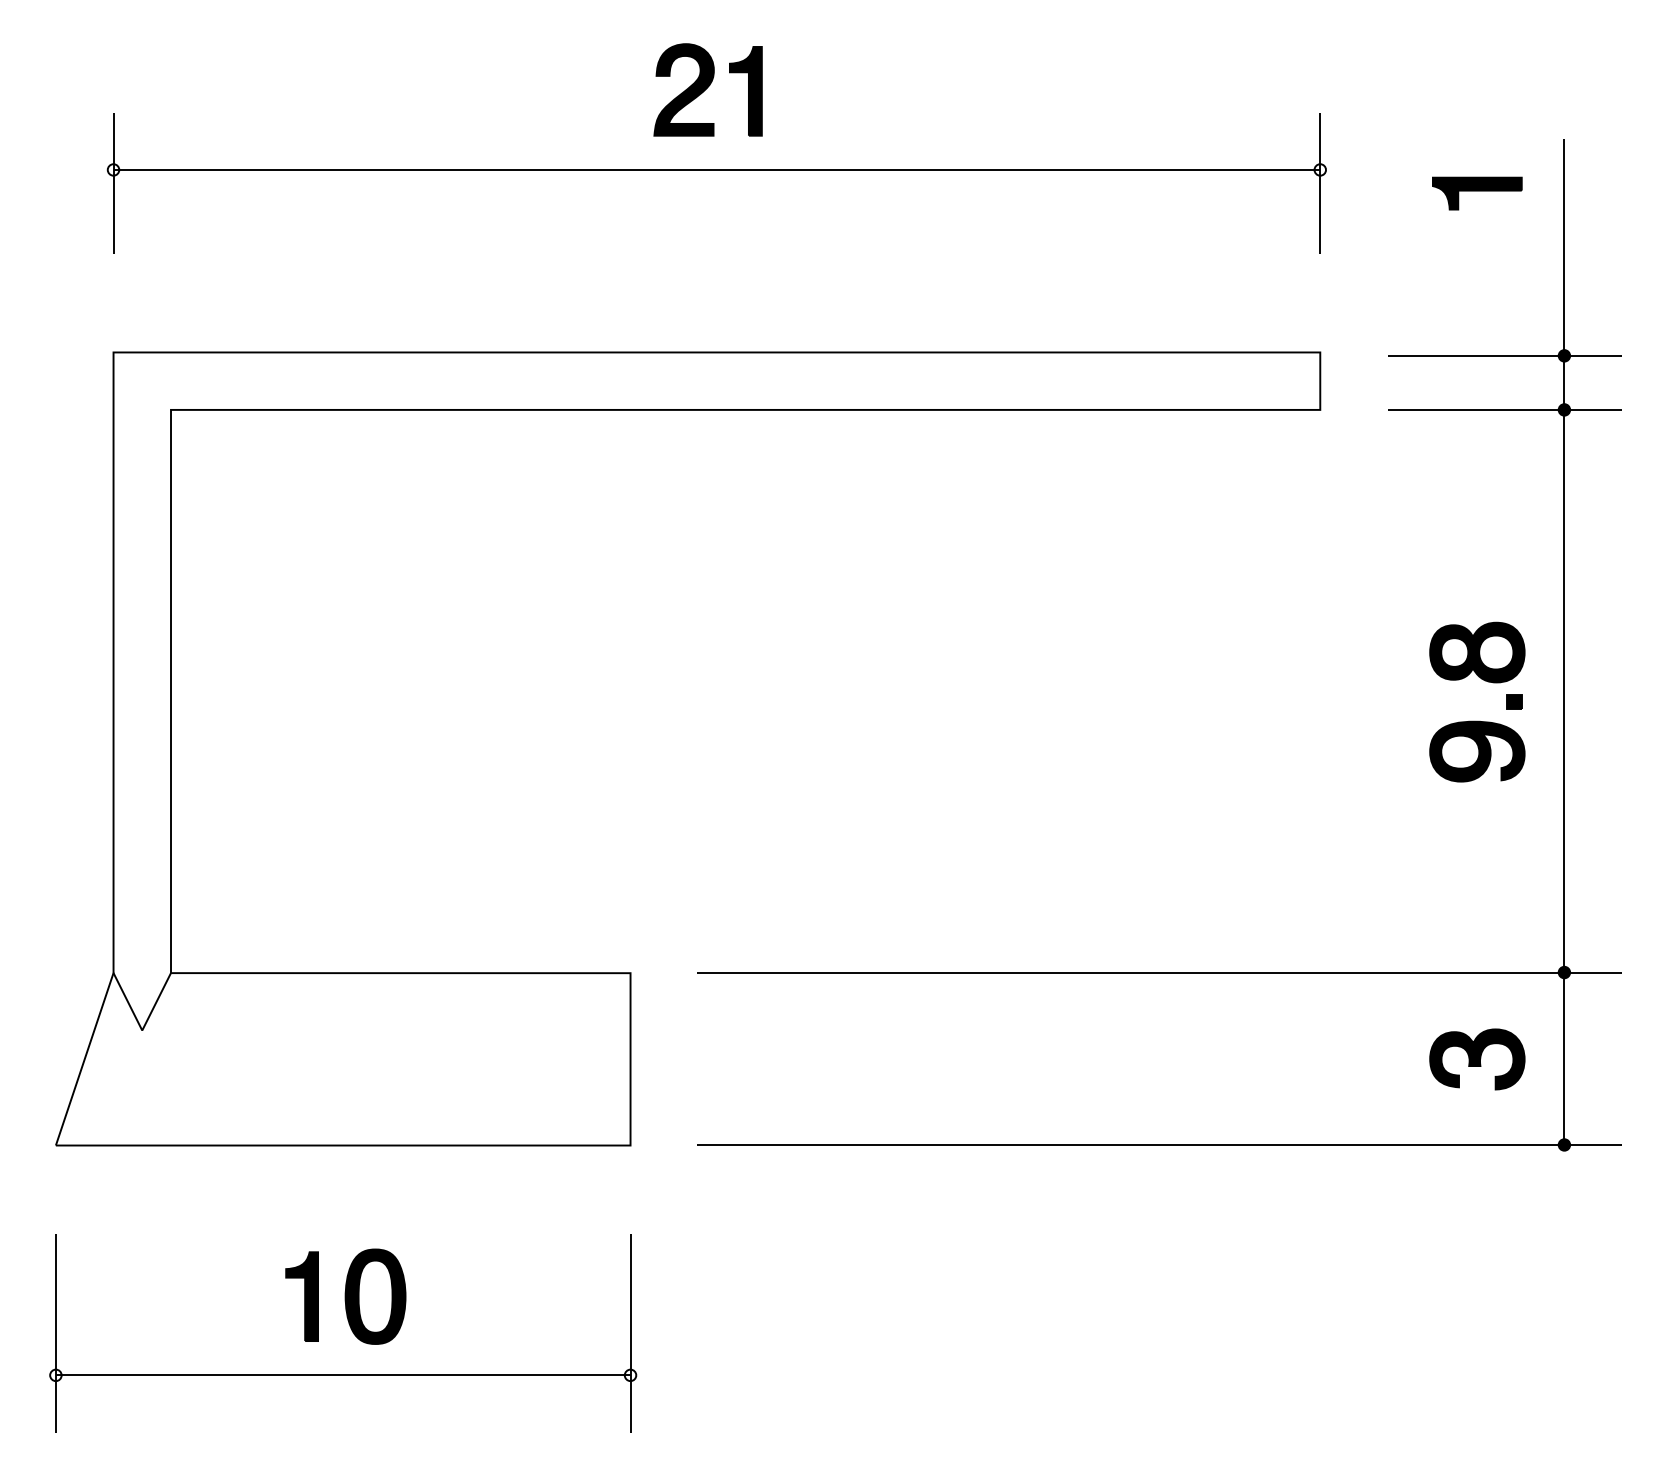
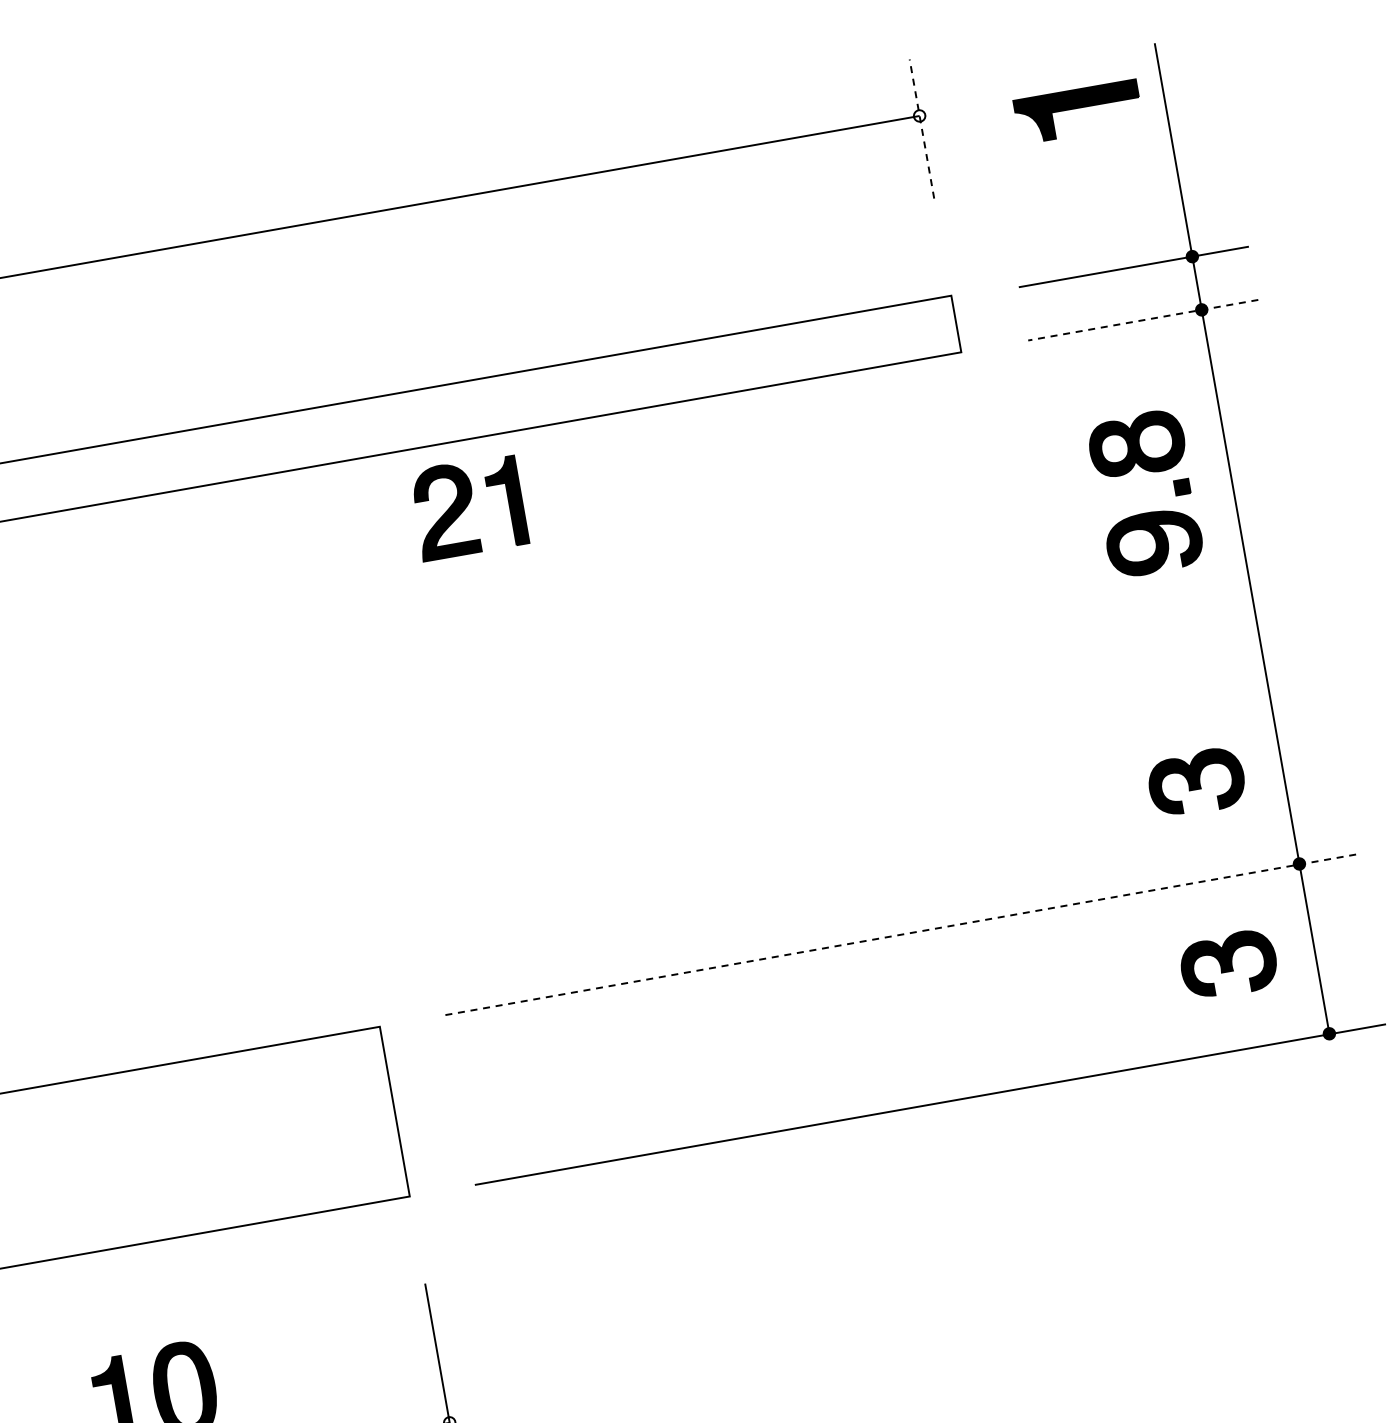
part: (707, 89) -> (467, 506), moved
line: (1320, 183) -> (922, 129), solid -> dashed
part: (1477, 193) -> (1078, 111), size x1.4
line: (1505, 409) -> (1143, 319), solid -> dashed
part: (1477, 720) -> (1149, 511), moved
part: (1477, 874) -> (1196, 782), added
line: (1159, 973) -> (900, 935), solid -> dashed

